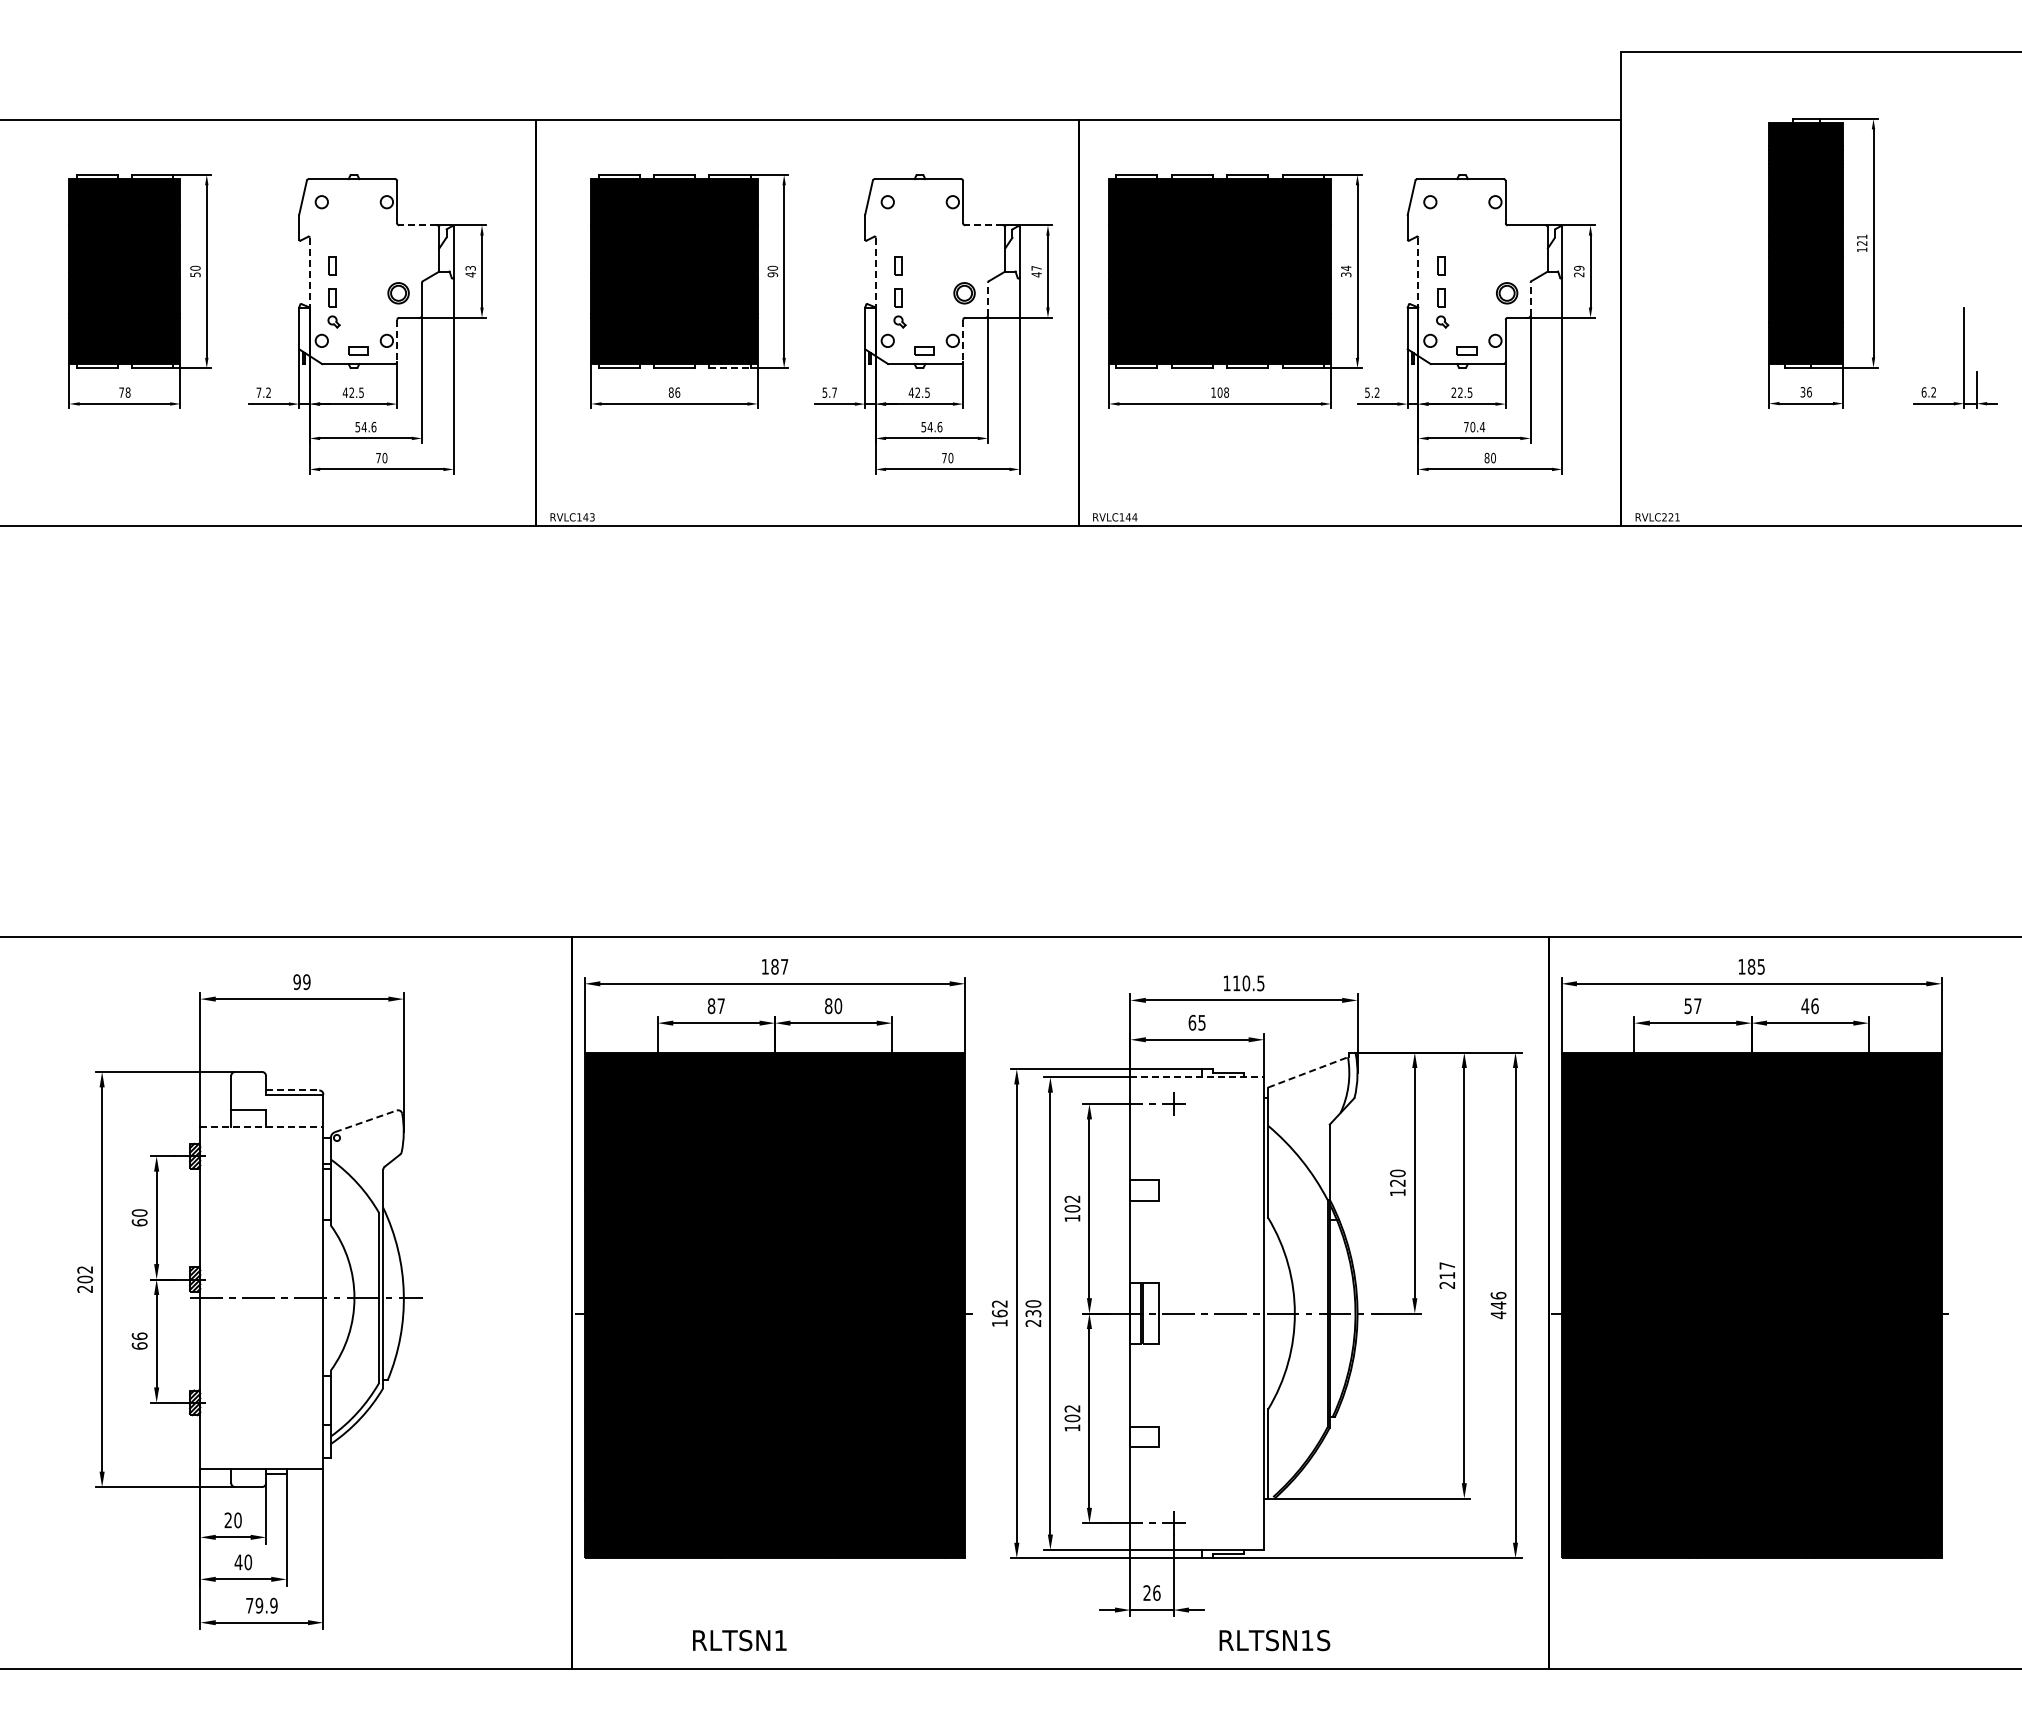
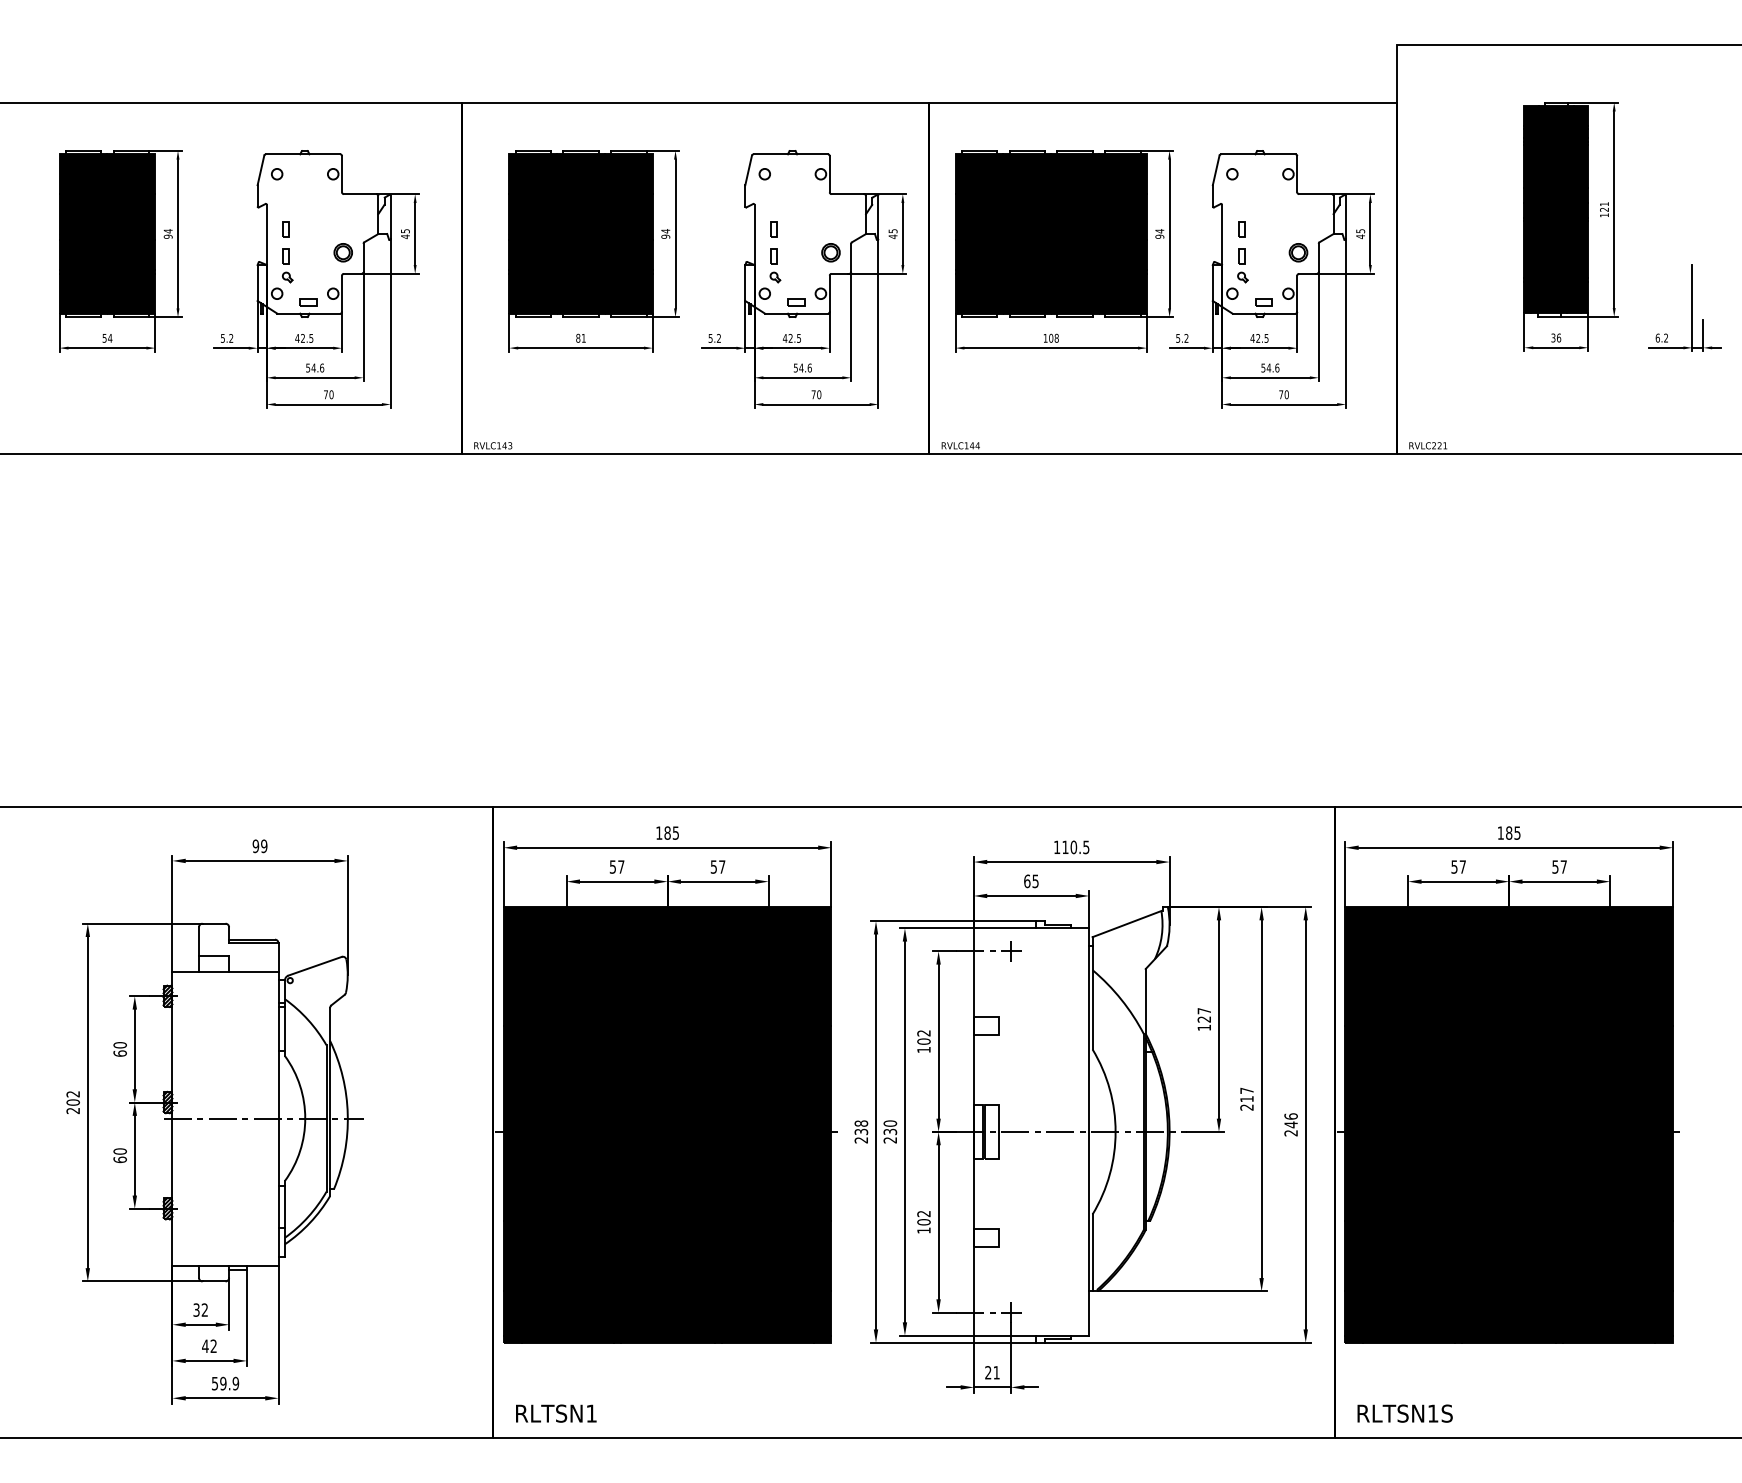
line: (417, 225) -> (359, 194), dashed -> solid
line: (983, 225) -> (847, 194), dashed -> solid
text: (772, 267) -> (665, 230), 90 -> 94
text: (469, 268) -> (404, 231), 43 -> 45
text: (1036, 268) -> (892, 231), 47 -> 45
text: (195, 271) -> (168, 233), 50 -> 94
text: (1579, 271) -> (1360, 233), 29 -> 45
line: (309, 272) -> (266, 234), dashed -> solid
line: (875, 272) -> (754, 234), dashed -> solid
line: (1418, 272) -> (1222, 234), dashed -> solid
text: (1346, 274) -> (1160, 236), 34 -> 94
line: (988, 298) -> (851, 257), dashed -> solid
line: (1530, 298) -> (1318, 257), dashed -> solid
line: (397, 341) -> (342, 294), dashed -> solid
line: (963, 341) -> (830, 294), dashed -> solid
line: (730, 368) -> (629, 317), dashed -> solid
text: (124, 392) -> (107, 338), 78 -> 54
text: (258, 392) -> (222, 338), 7.2 -> 5.2
text: (677, 392) -> (583, 338), 86 -> 81
text: (834, 392) -> (718, 338), 5.7 -> 5.2
text: (1453, 392) -> (1252, 338), 22.5 -> 42.5
text: (1474, 426) -> (1270, 367), 70.4 -> 54.6
text: (1486, 457) -> (1280, 394), 80 -> 70
text: (784, 966) -> (675, 832), 187 -> 185
text: (711, 1006) -> (612, 867), 87 -> 57
text: (833, 1006) -> (718, 867), 80 -> 57
text: (1809, 1006) -> (1559, 867), 46 -> 57
line: (1309, 1071) -> (1128, 923), dashed -> solid
line: (1197, 1077) -> (1031, 928), dashed -> solid
line: (292, 1090) -> (251, 939), dashed -> solid
line: (365, 1121) -> (314, 966), dashed -> solid
line: (261, 1127) -> (225, 971), dashed -> solid
text: (1397, 1173) -> (1204, 1011), 120 -> 127
text: (999, 1313) -> (861, 1131), 162 -> 238
text: (1498, 1315) -> (1291, 1133), 446 -> 246
text: (139, 1335) -> (120, 1150), 66 -> 60
text: (232, 1520) -> (200, 1310), 20 -> 32
text: (248, 1562) -> (213, 1346), 40 -> 42
text: (1156, 1592) -> (996, 1372), 26 -> 21
text: (249, 1605) -> (214, 1383), 79.9 -> 59.9
text: (739, 1640) -> (556, 1413), moved
text: (1274, 1640) -> (1404, 1413), moved

